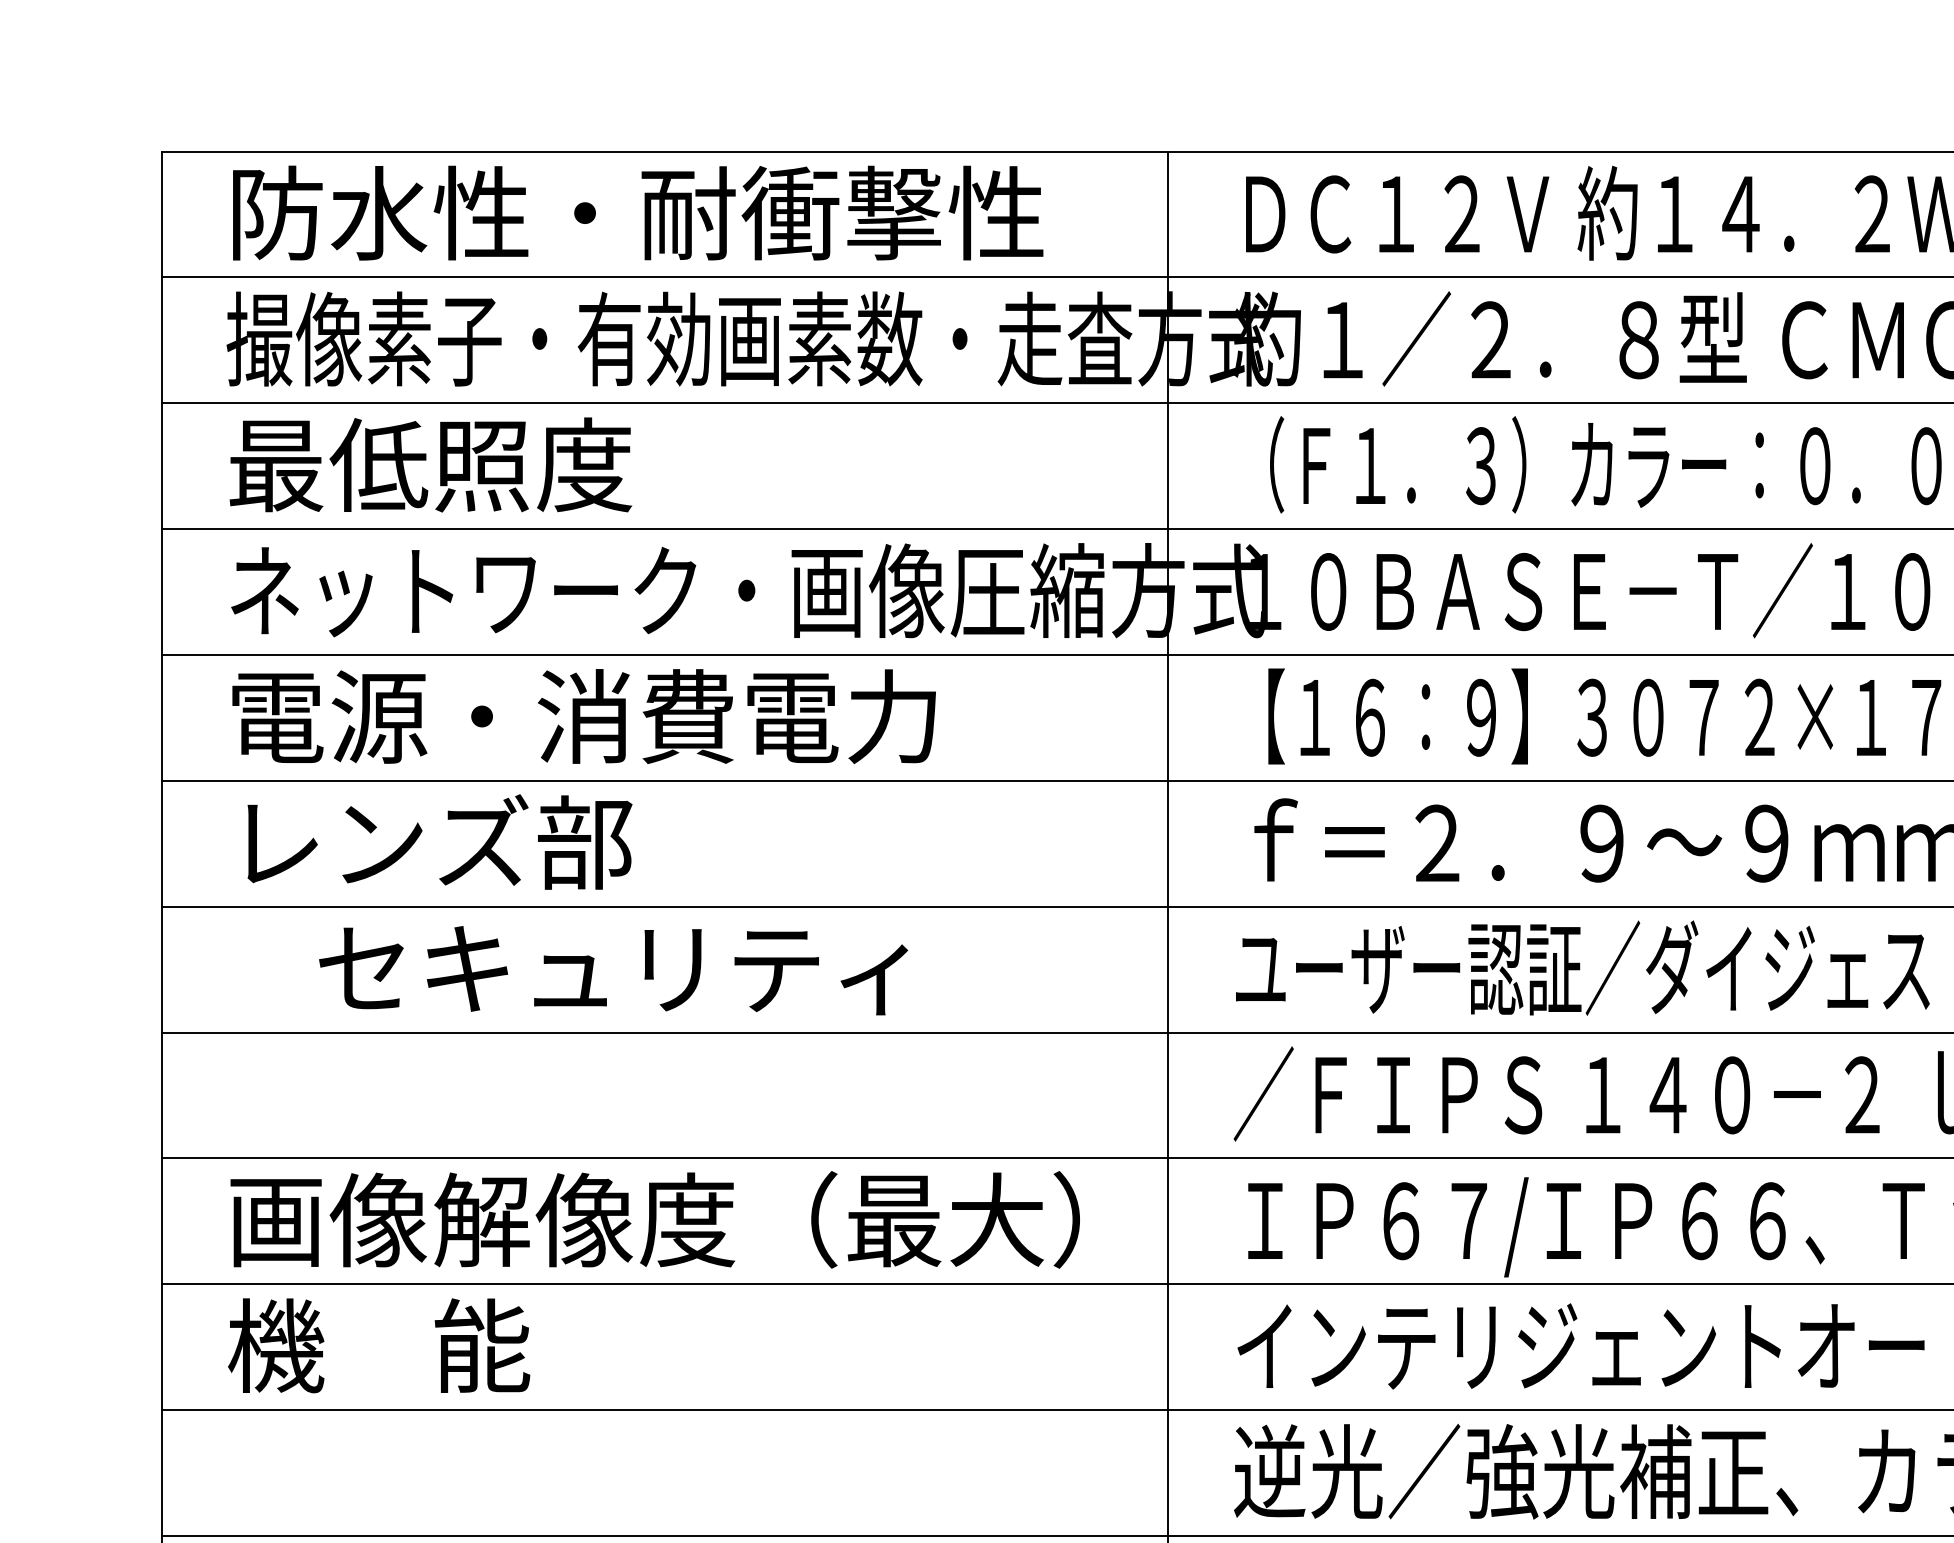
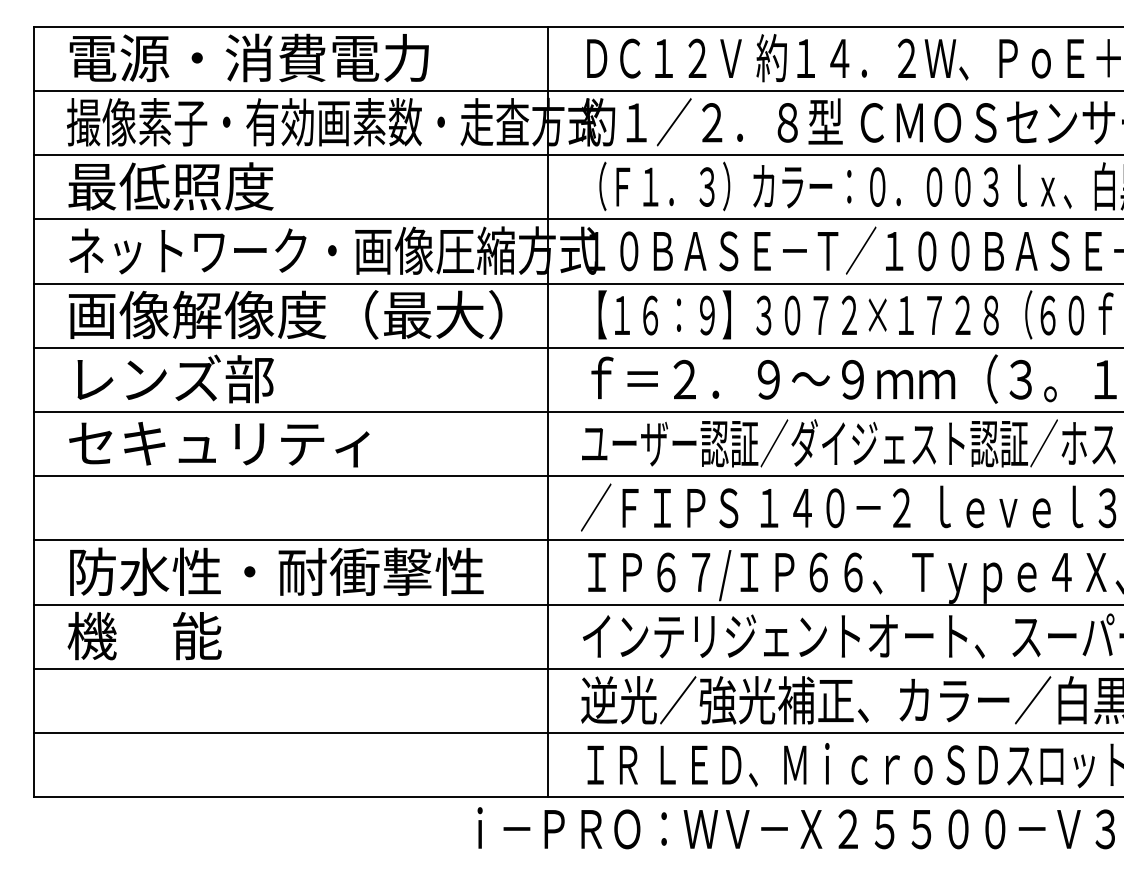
text: (637, 212) -> (276, 57), 防水性・耐衝撃性 -> 電源・消費電力
text: (654, 715) -> (285, 314), 電源・消費電力 -> 画像解像度（最大）
text: (613, 970) -> (219, 444), moved
text: (654, 1219) -> (285, 571), 画像解像度（最大） -> 防水性・耐衝撃性

